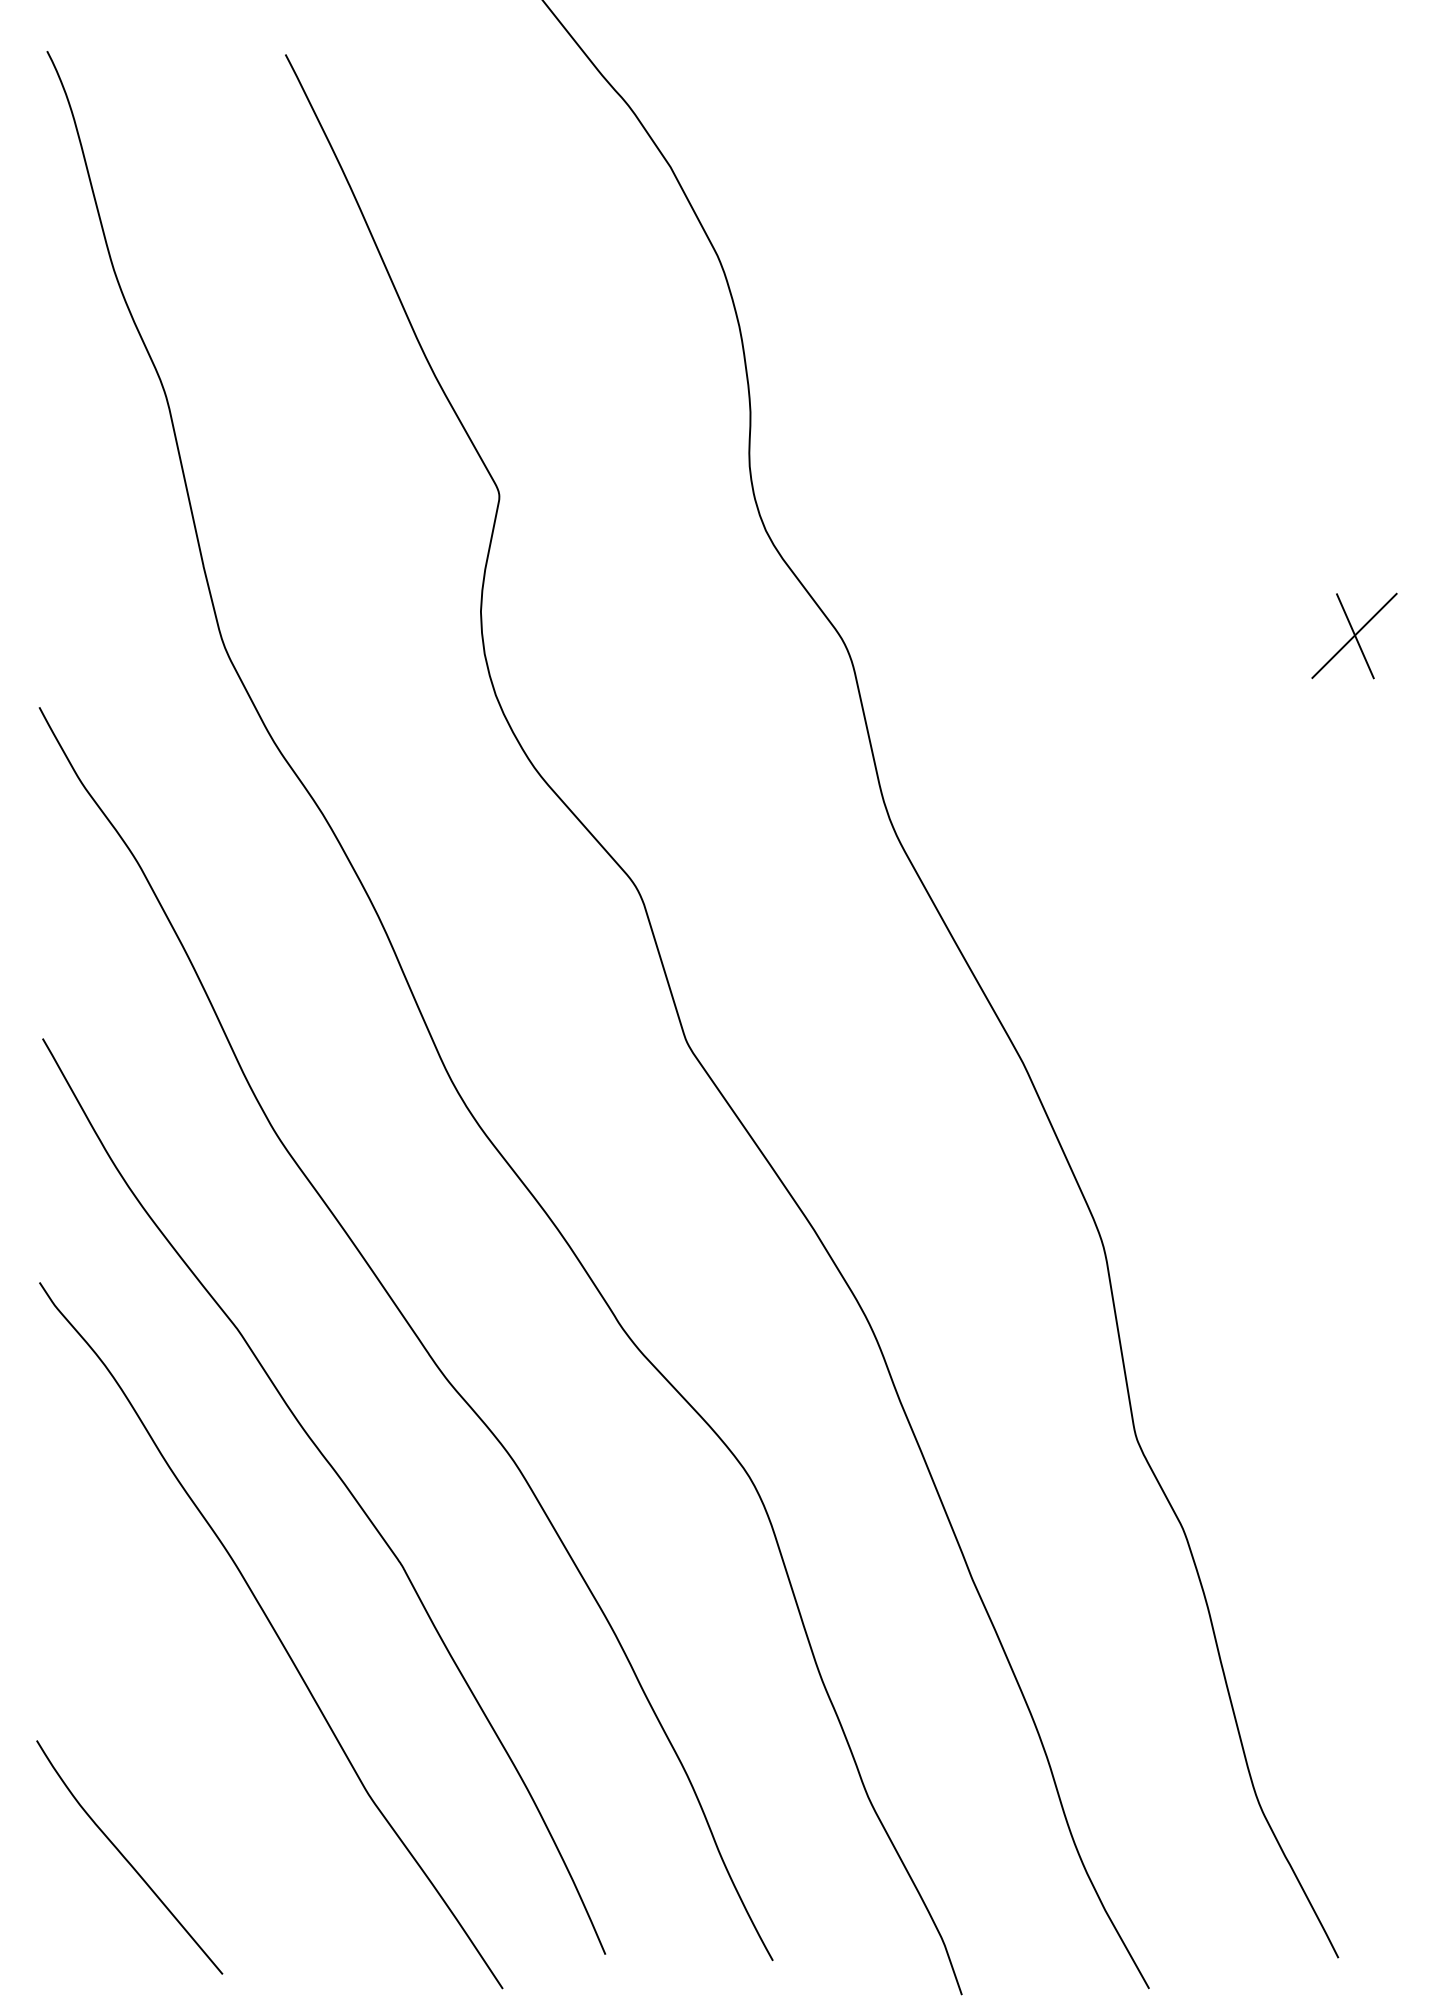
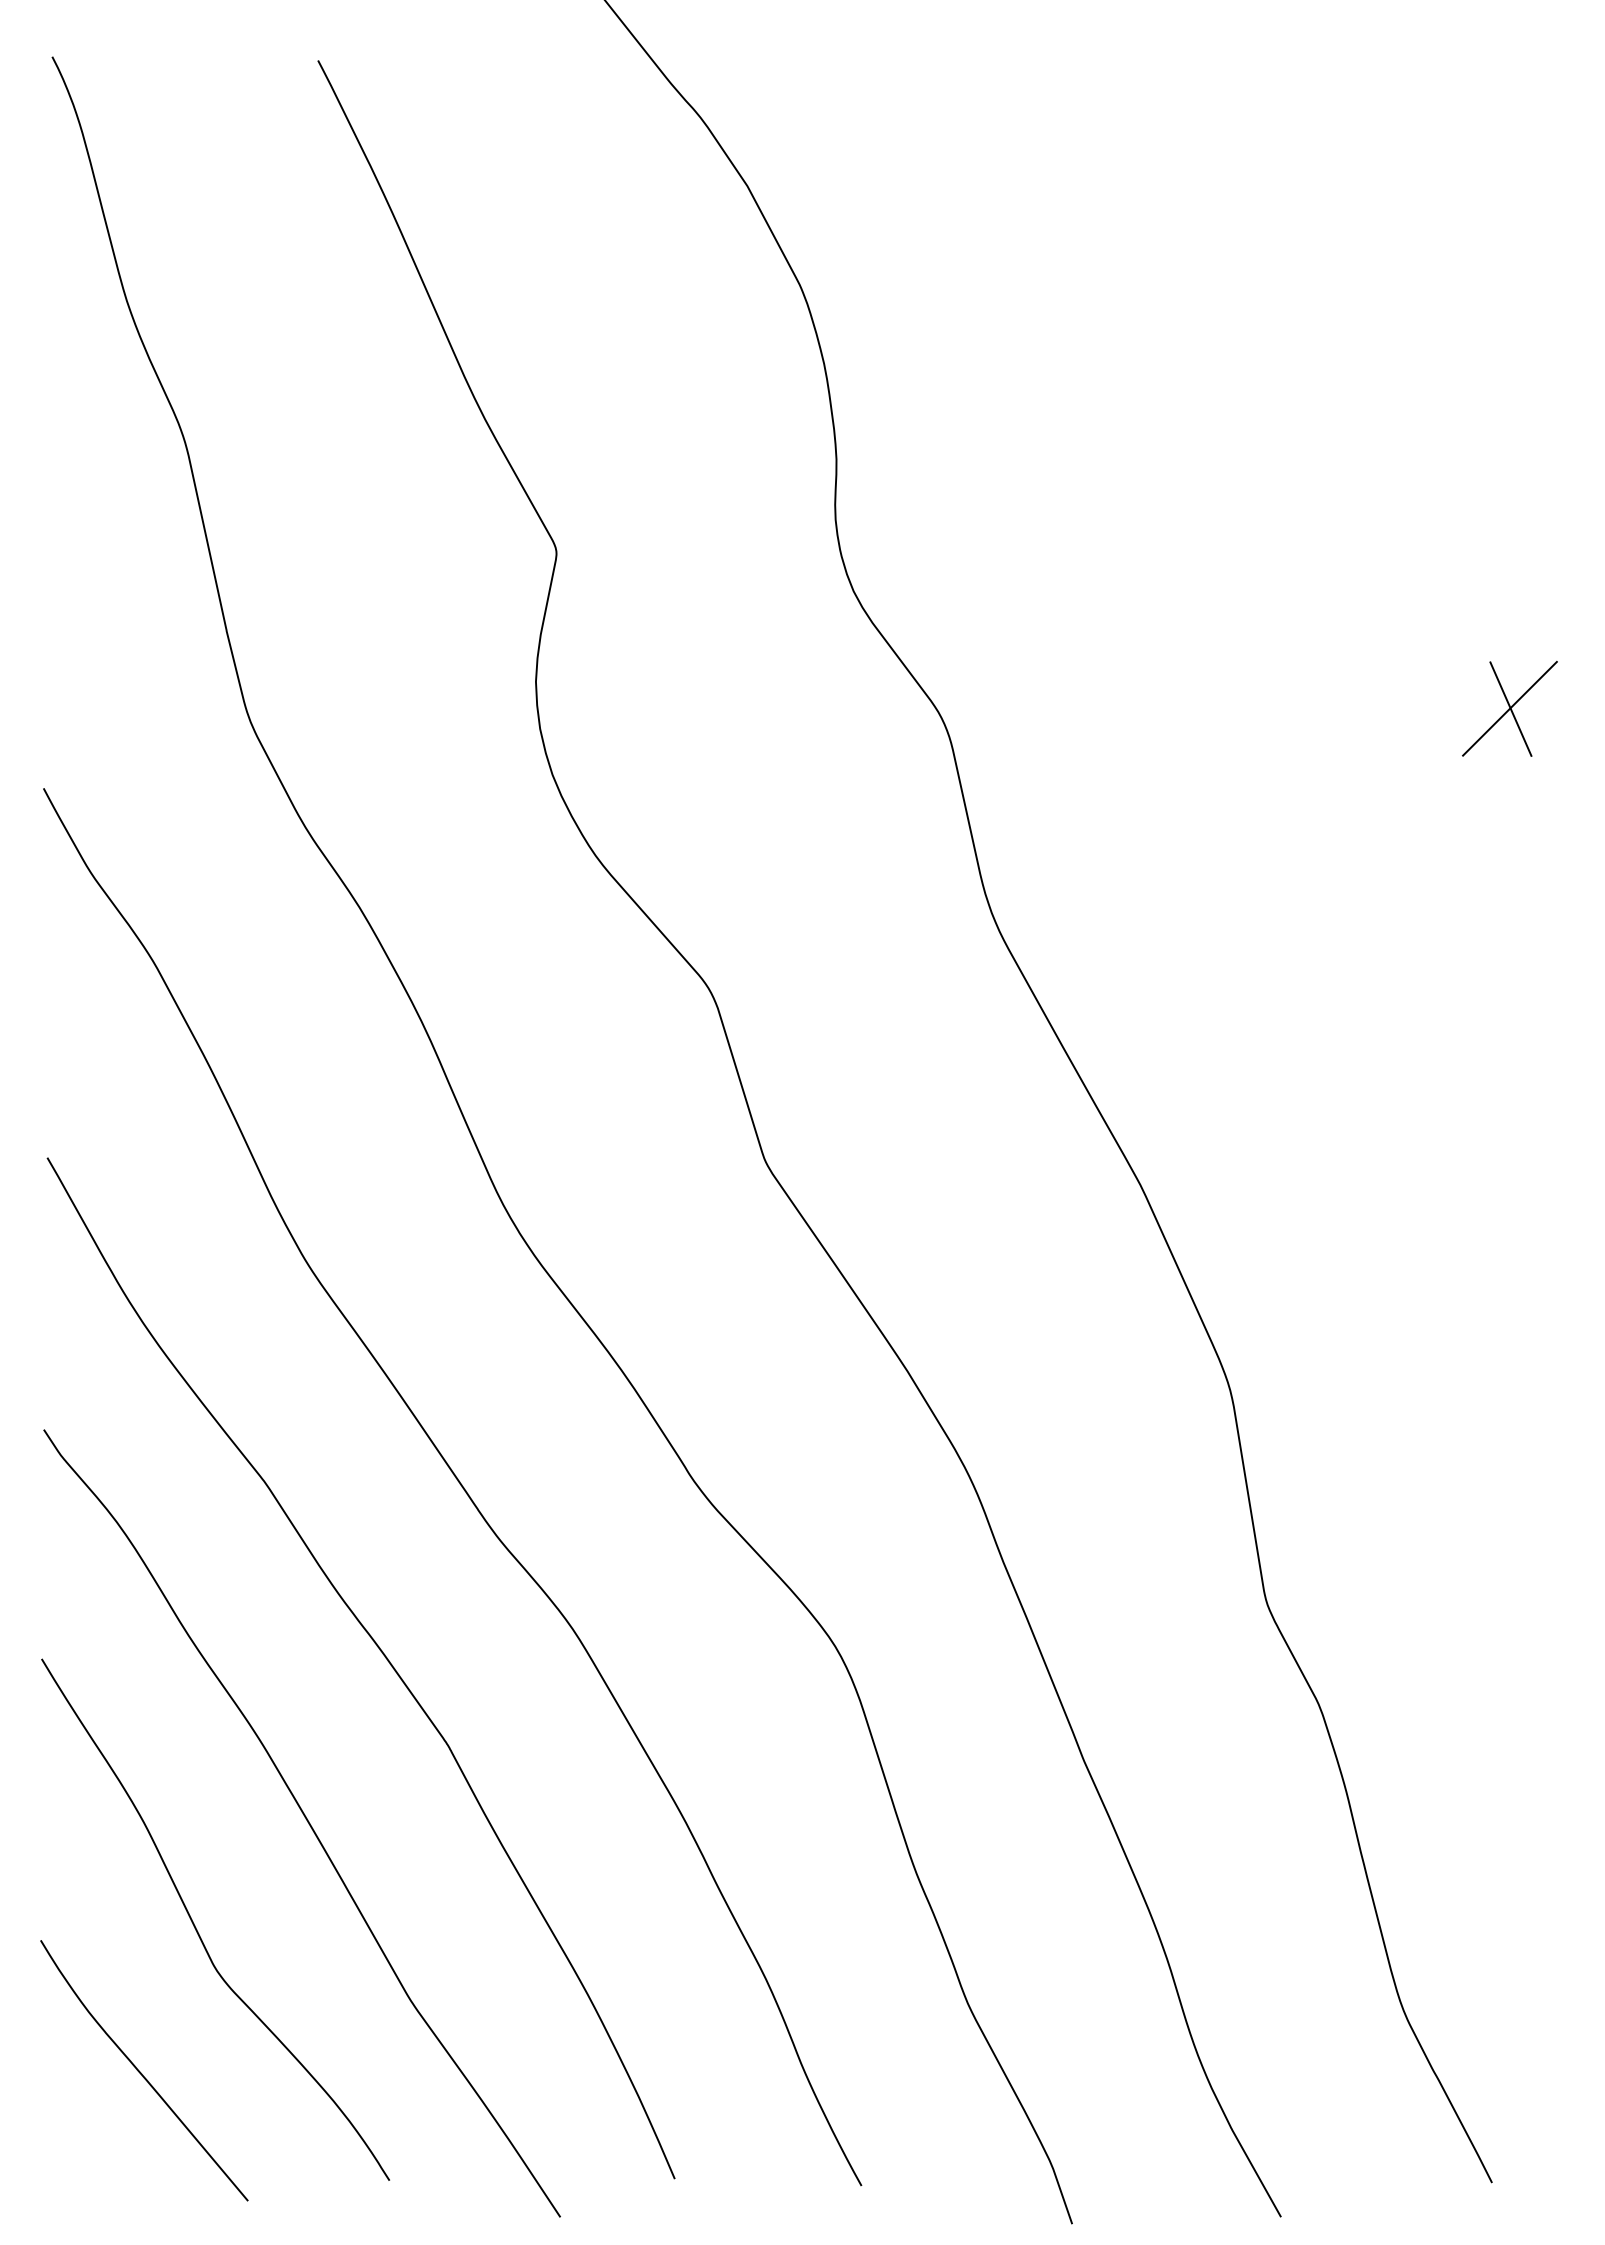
curve: (177, 1730) -> (197, 1929), added

